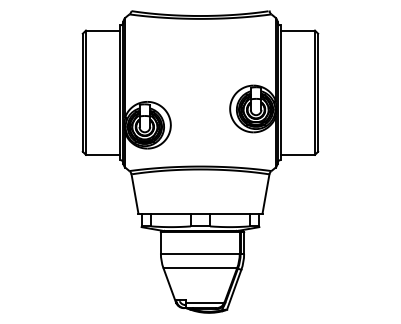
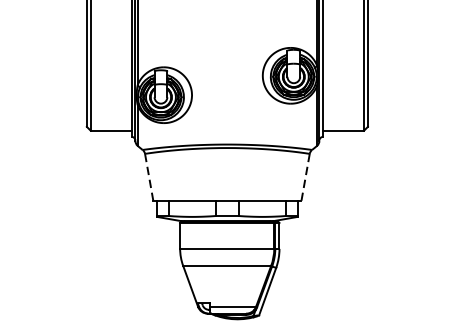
line: (135, 193) -> (149, 176), solid -> dashed
line: (266, 193) -> (306, 176), solid -> dashed

